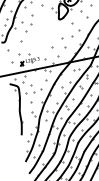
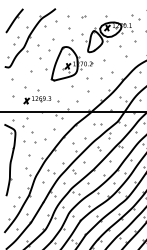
part: (46, 28) -> (69, 60), added

